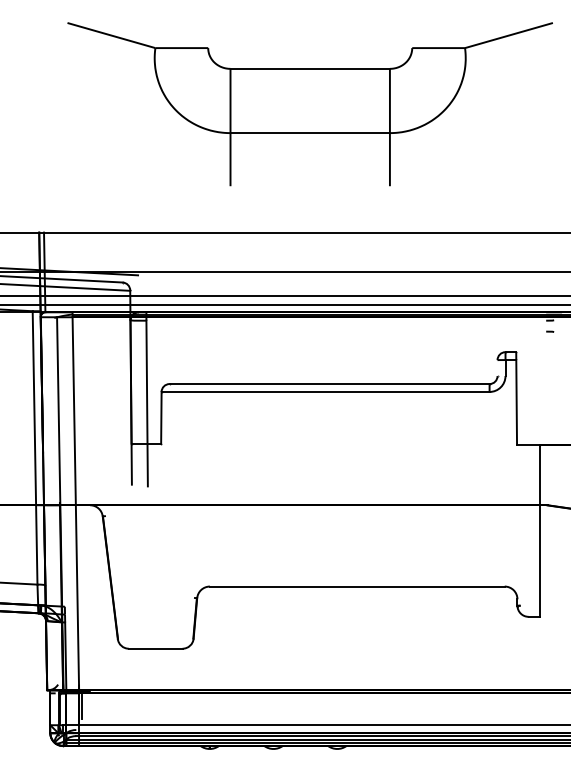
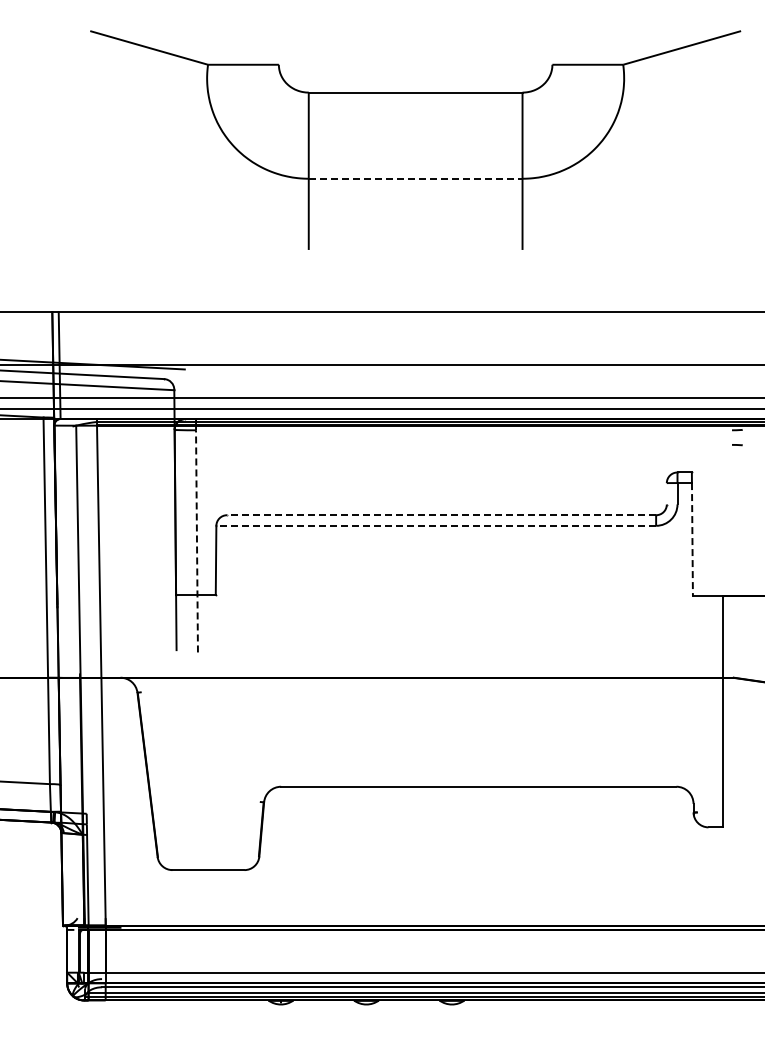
line: (310, 132) -> (415, 178), solid -> dashed
line: (329, 384) -> (441, 515), solid -> dashed
line: (325, 391) -> (436, 525), solid -> dashed
line: (146, 402) -> (196, 540), solid -> dashed
line: (516, 402) -> (692, 539), solid -> dashed
line: (81, 704) -> (109, 945), removed

